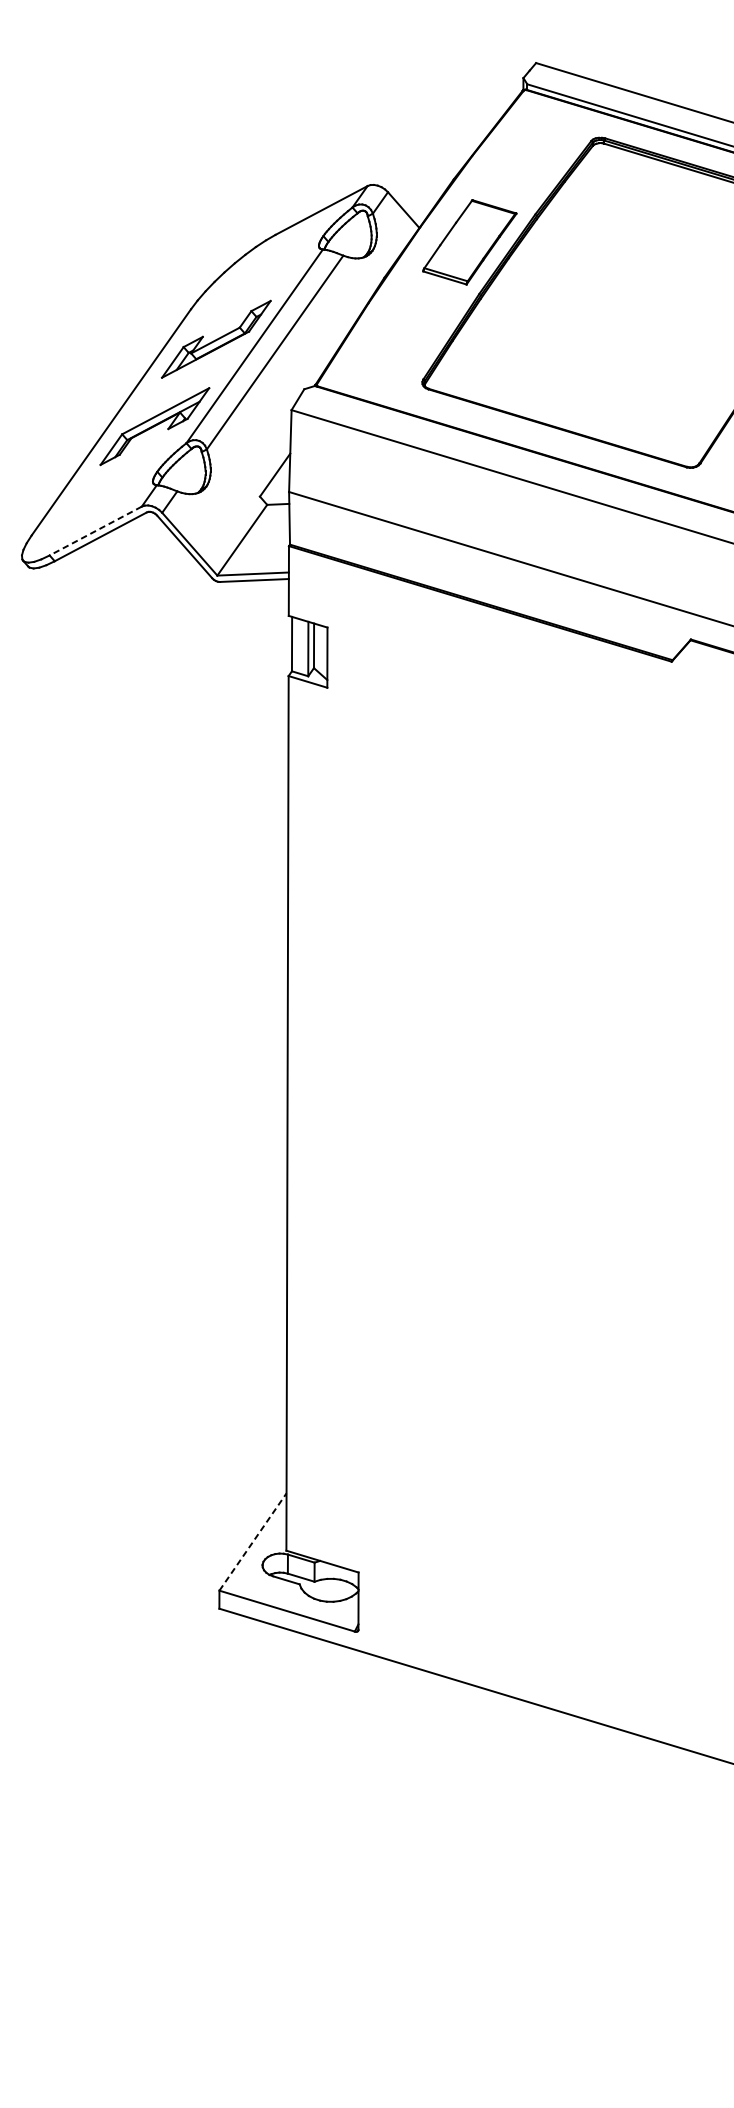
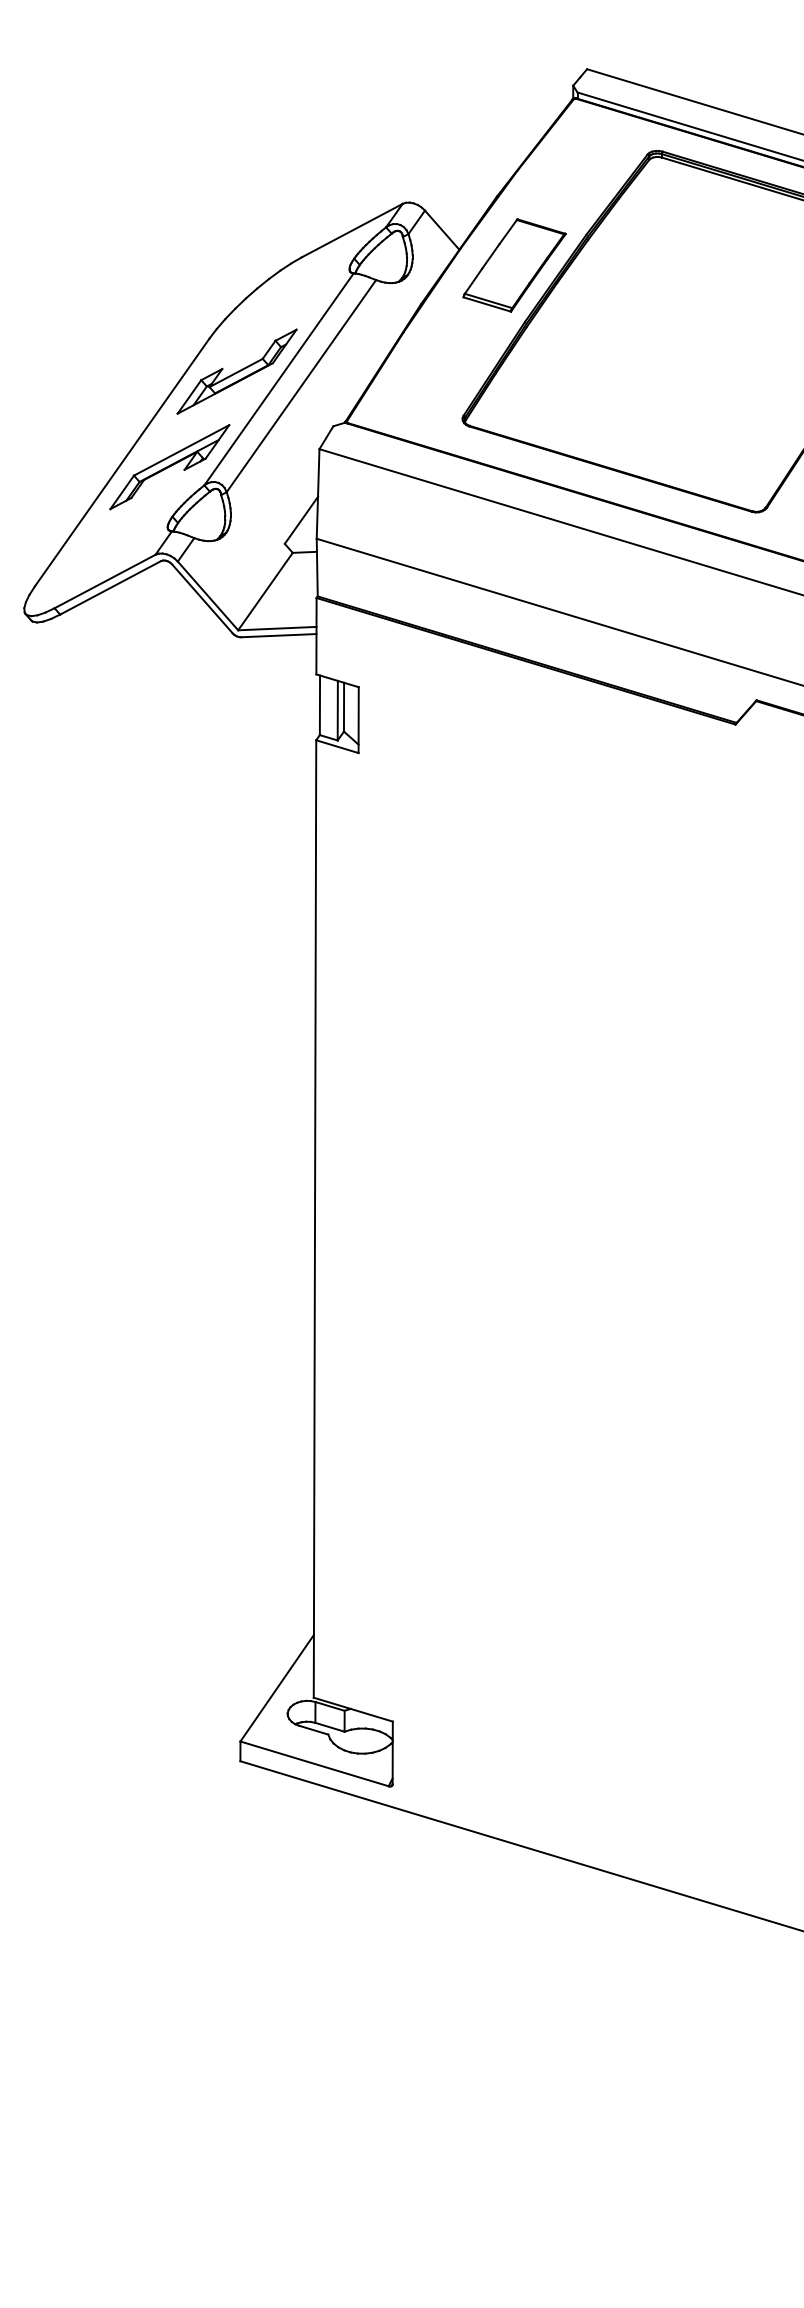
line: (95, 531) -> (104, 581), dashed -> solid
line: (253, 1542) -> (277, 1688), dashed -> solid

